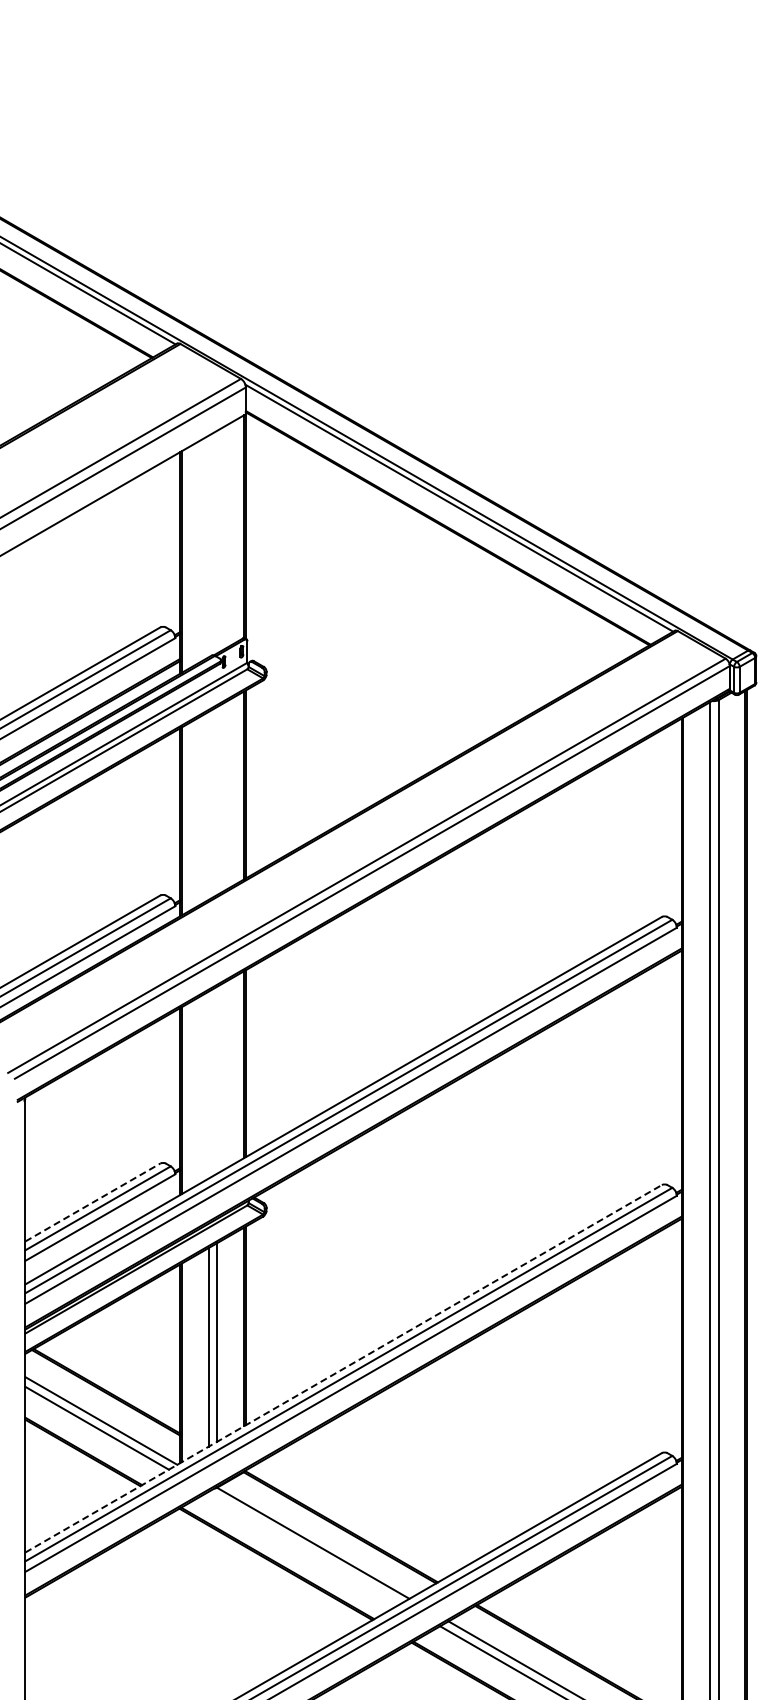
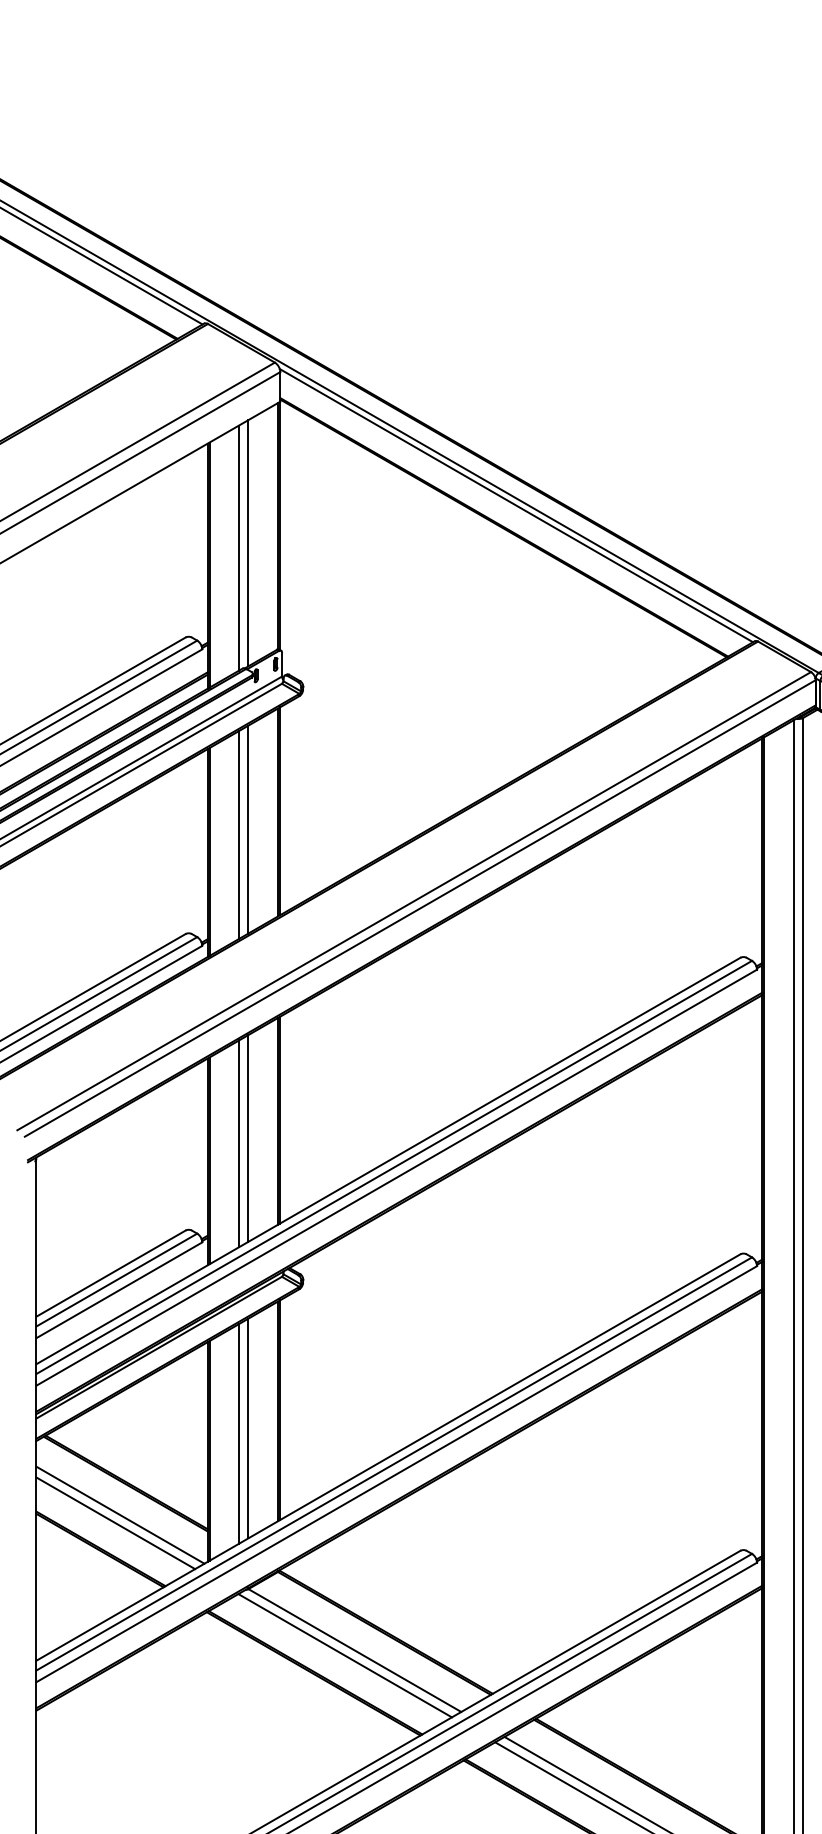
line: (217, 541) -> (248, 542), added
line: (208, 546) -> (238, 547), added
line: (217, 801) -> (248, 830), added
line: (208, 805) -> (238, 834), added
line: (217, 1079) -> (248, 1137), added
line: (208, 1084) -> (238, 1143), added
line: (92, 1202) -> (110, 1273), dashed -> solid
line: (344, 1368) -> (389, 1457), dashed -> solid
line: (304, 1547) -> (345, 1655), added

